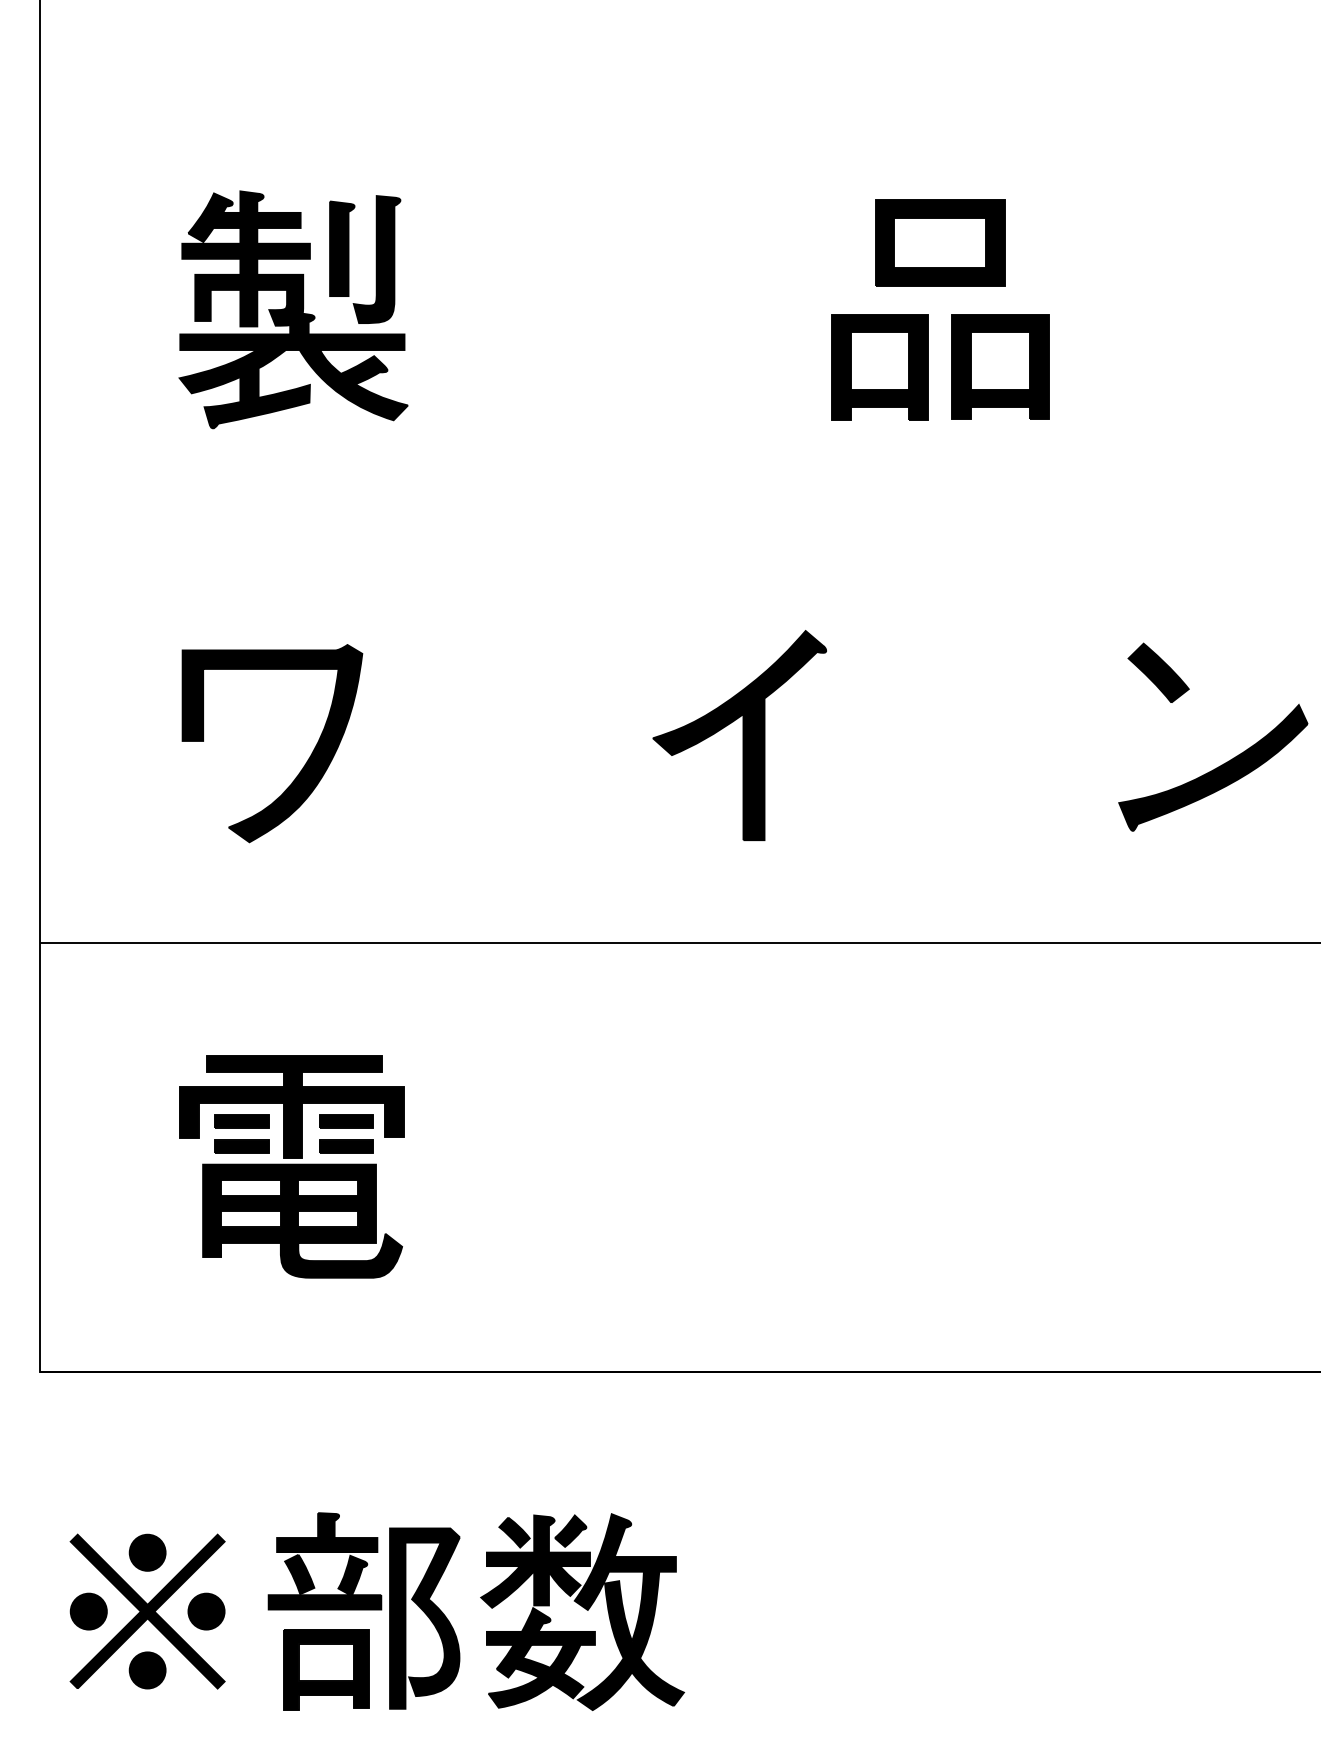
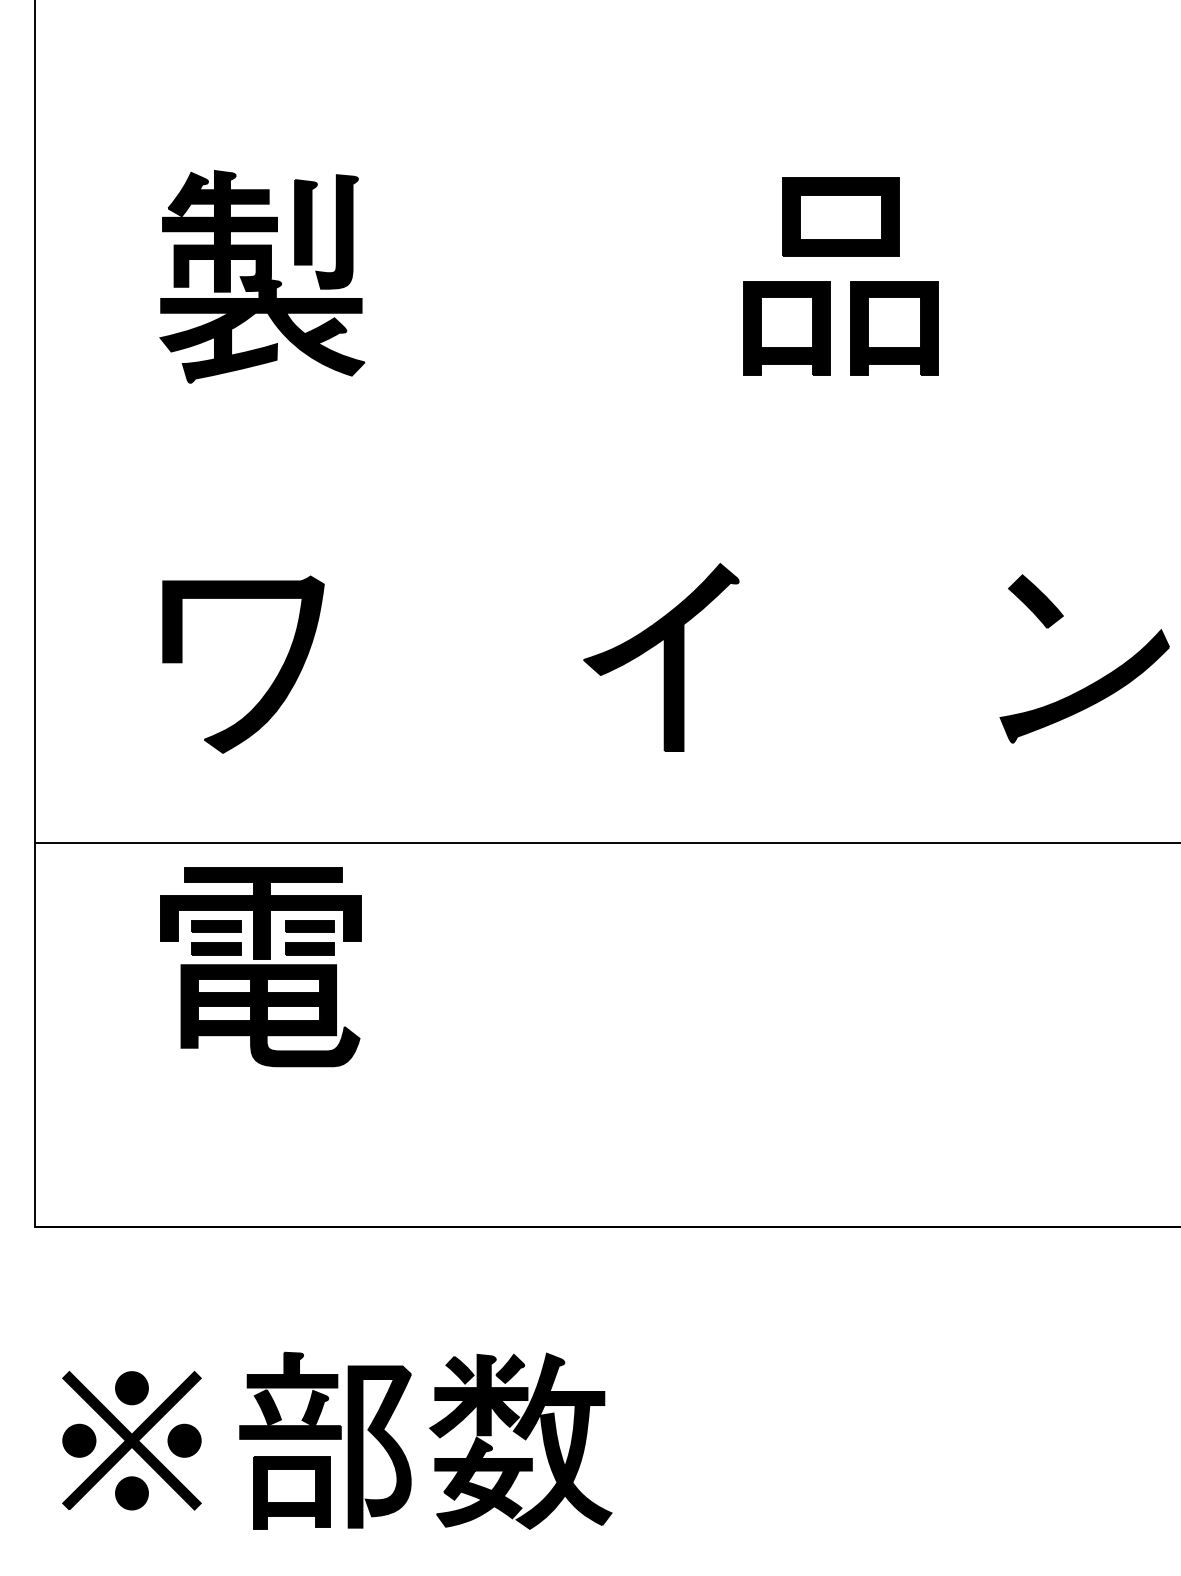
part: (291, 1166) -> (260, 966), moved

